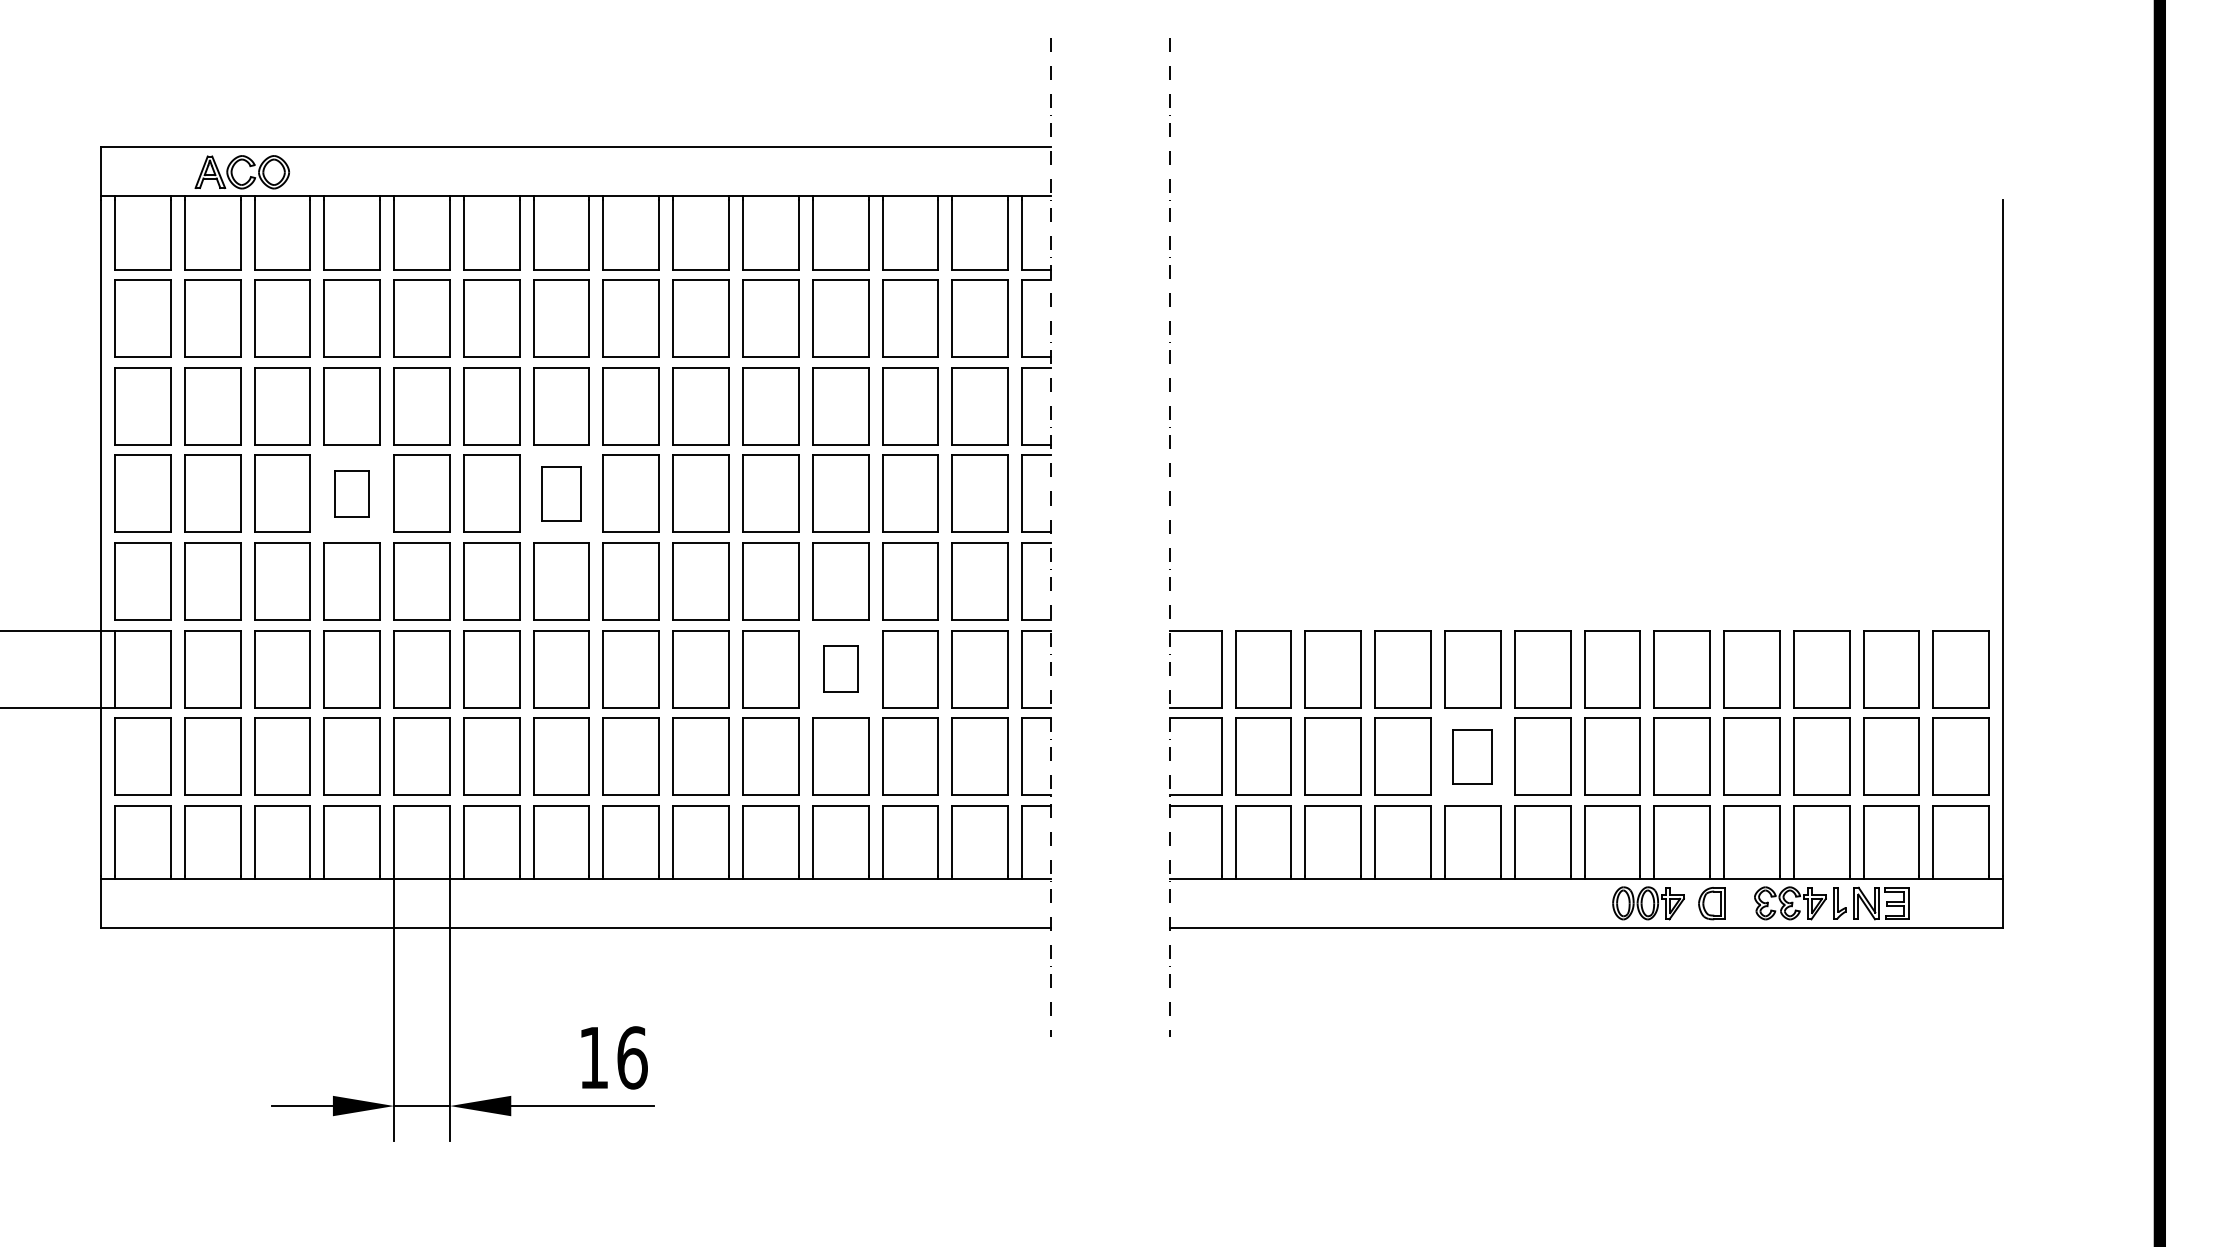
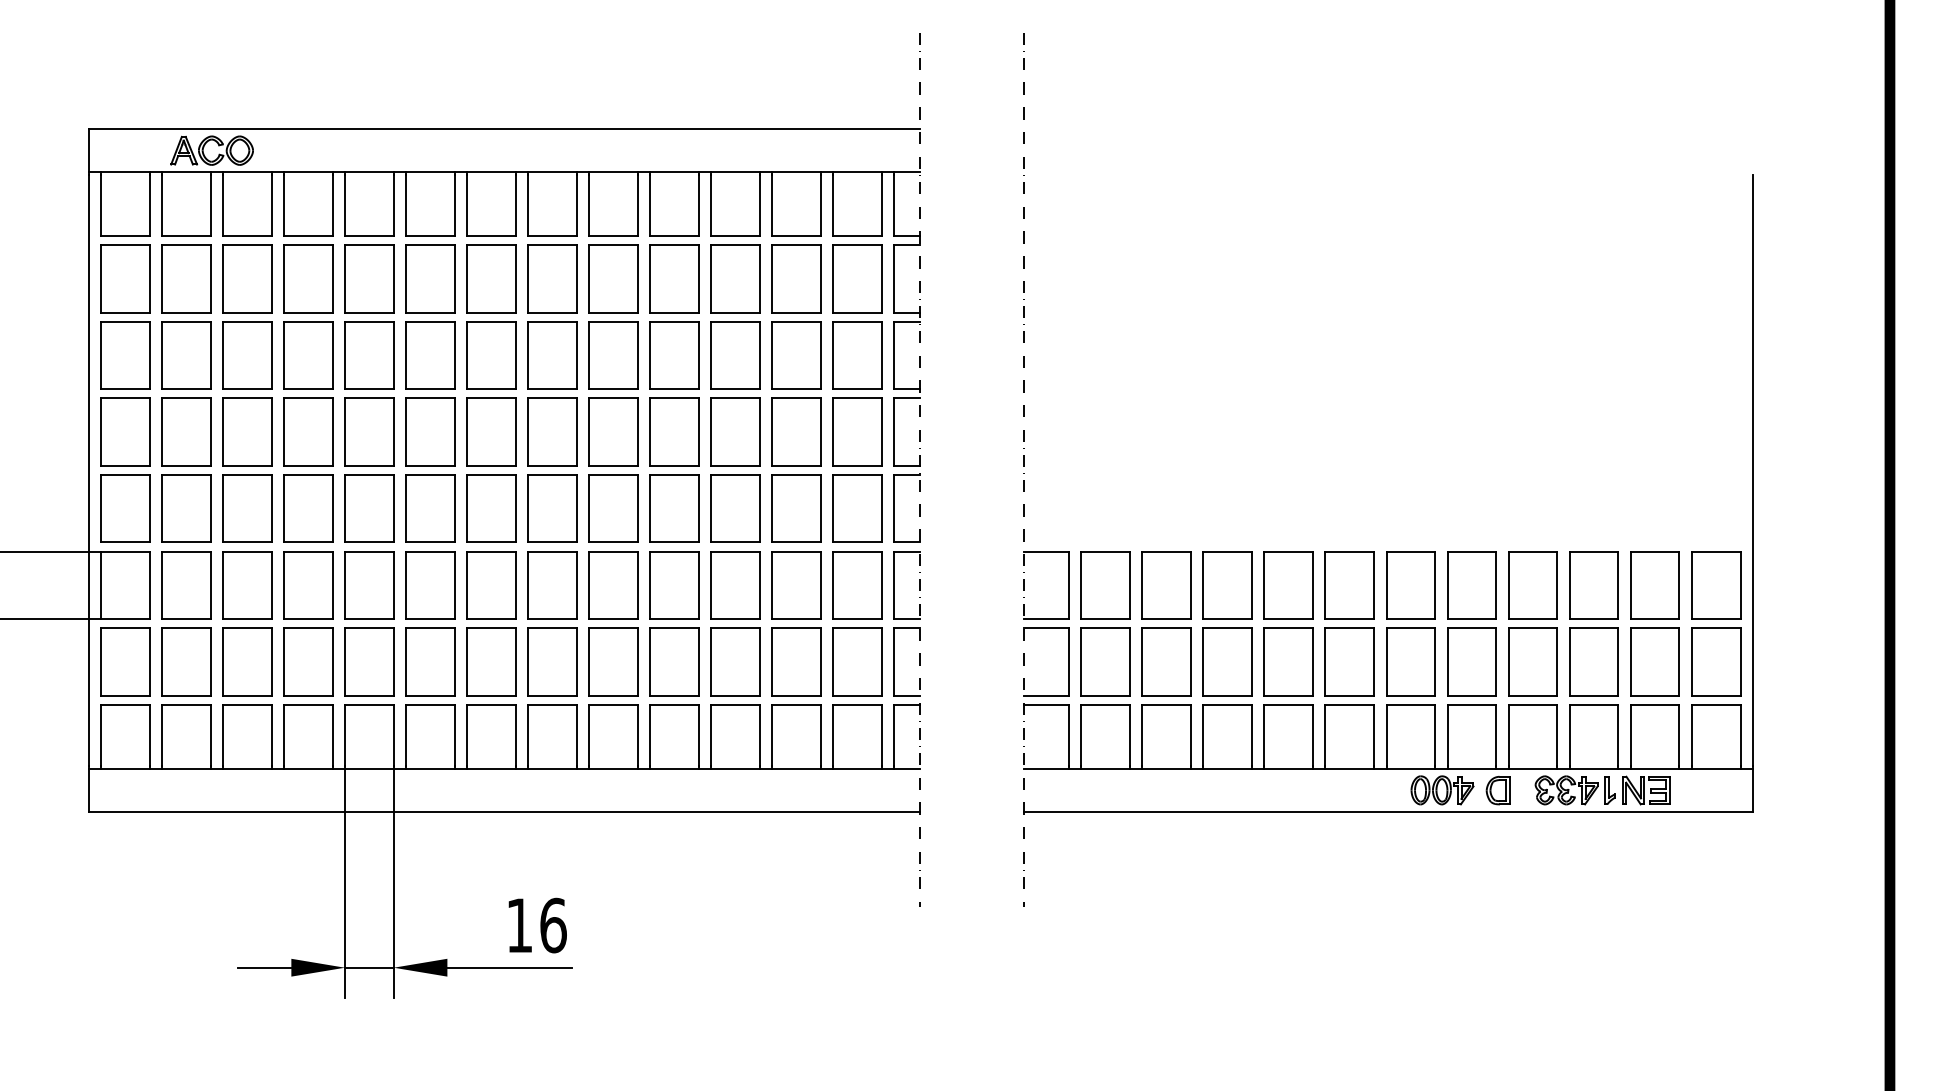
part: (351, 493) -> (307, 431), size x1.67
part: (561, 493) -> (491, 431), size x1.43
part: (840, 669) -> (735, 585), size x1.67
part: (1472, 756) -> (1288, 661), size x1.43

